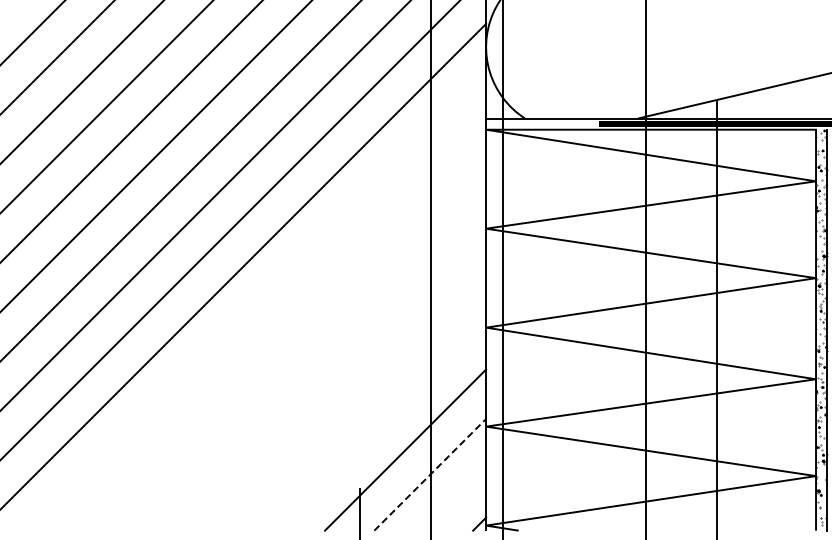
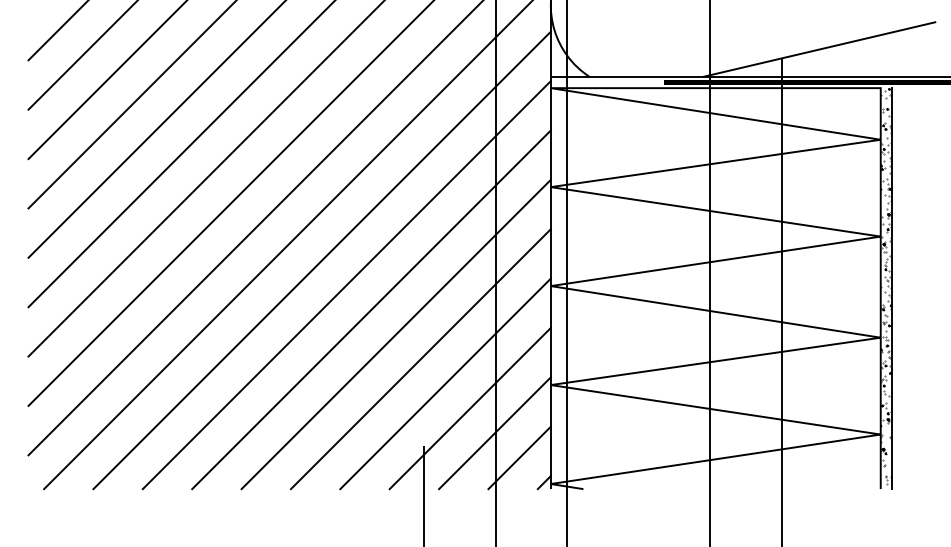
line: (256, 302) -> (321, 260), added
line: (281, 327) -> (346, 285), added
line: (306, 351) -> (371, 309), added
line: (330, 376) -> (395, 334), added
line: (355, 401) -> (420, 359), added
line: (380, 425) -> (445, 383), added
line: (430, 474) -> (495, 432), dashed -> solid
line: (454, 499) -> (519, 457), added

